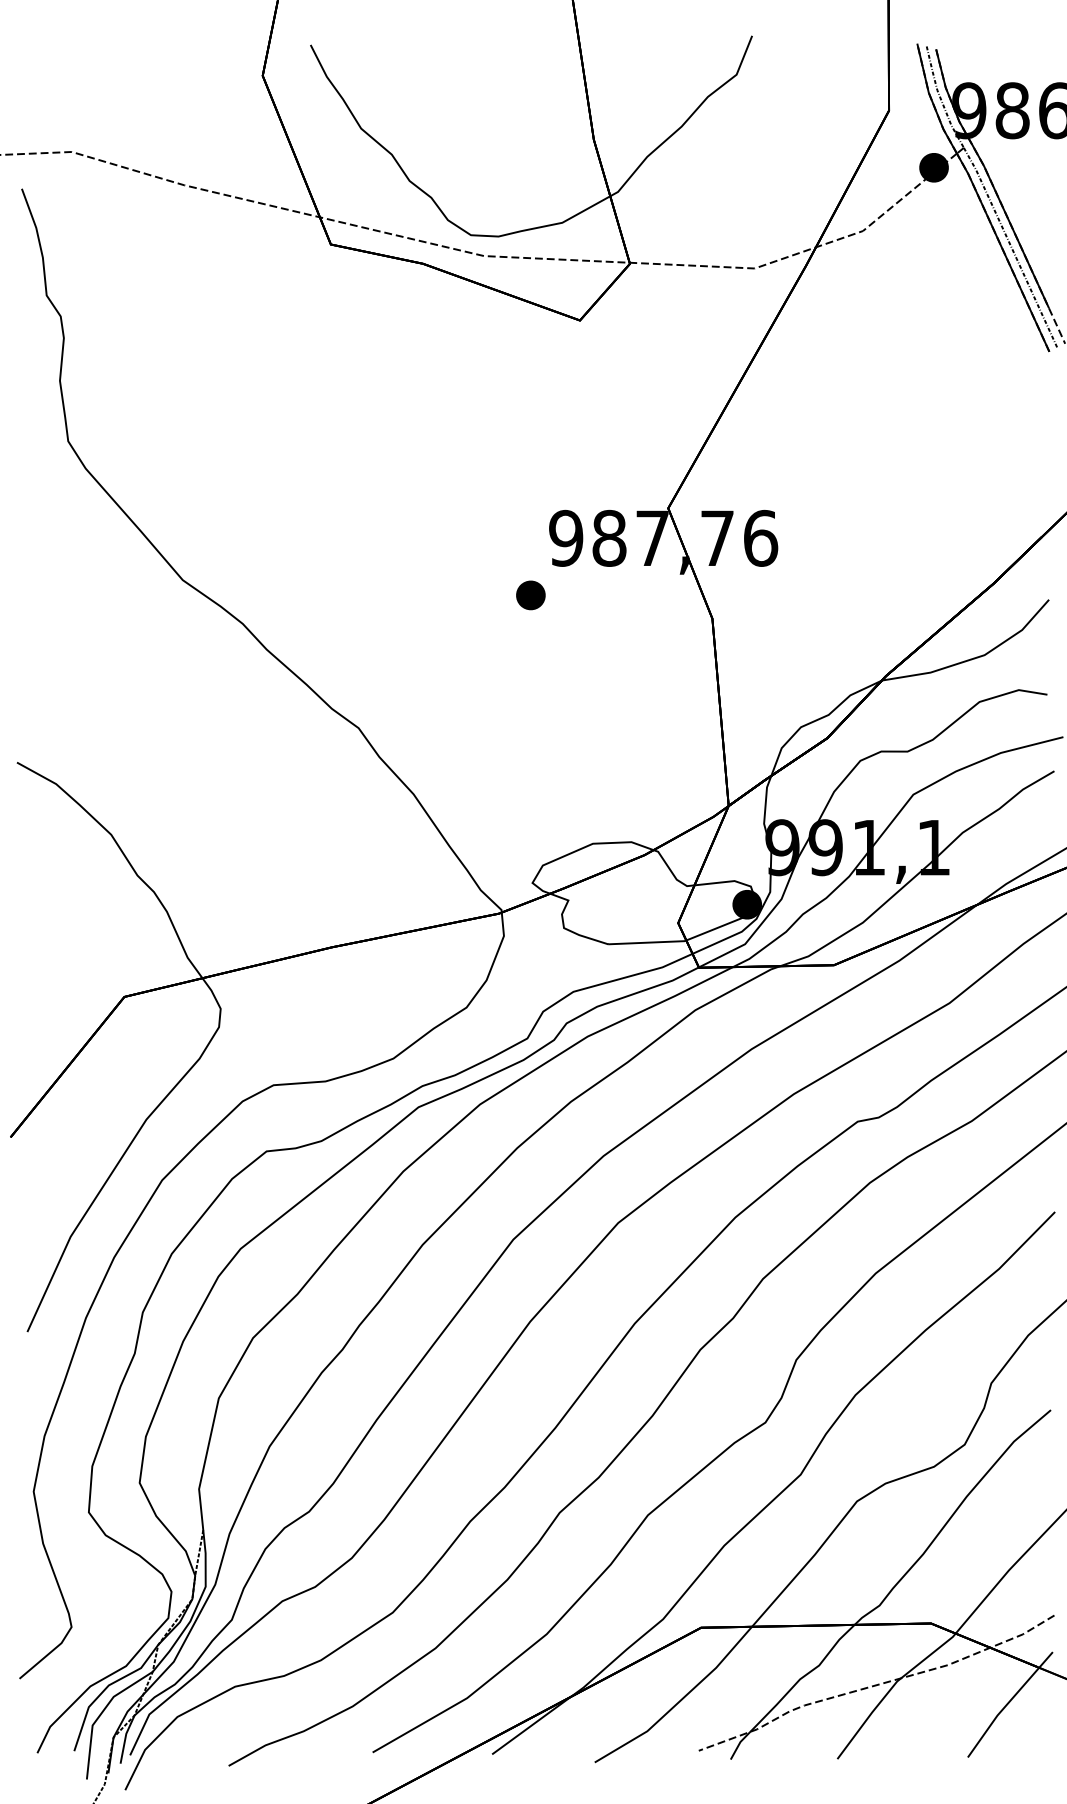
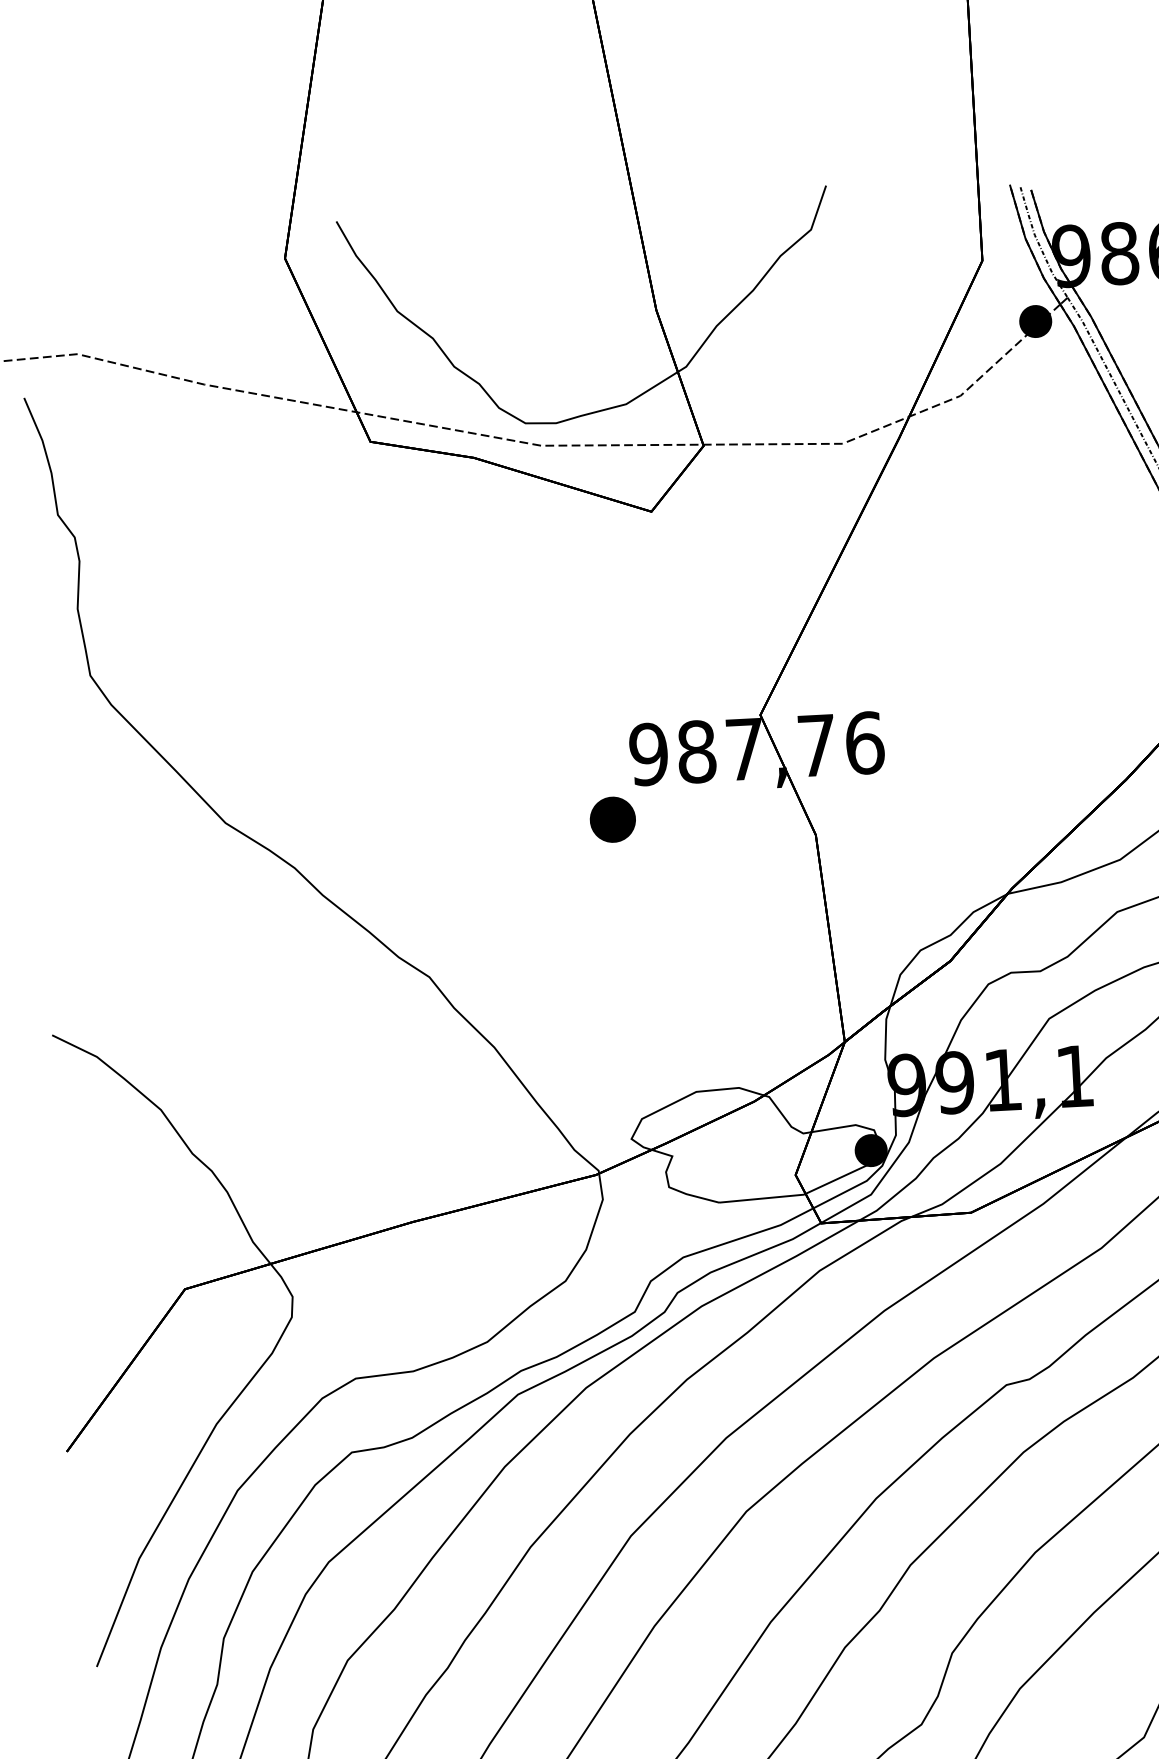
part: (530, 595) -> (612, 819), size x1.4

